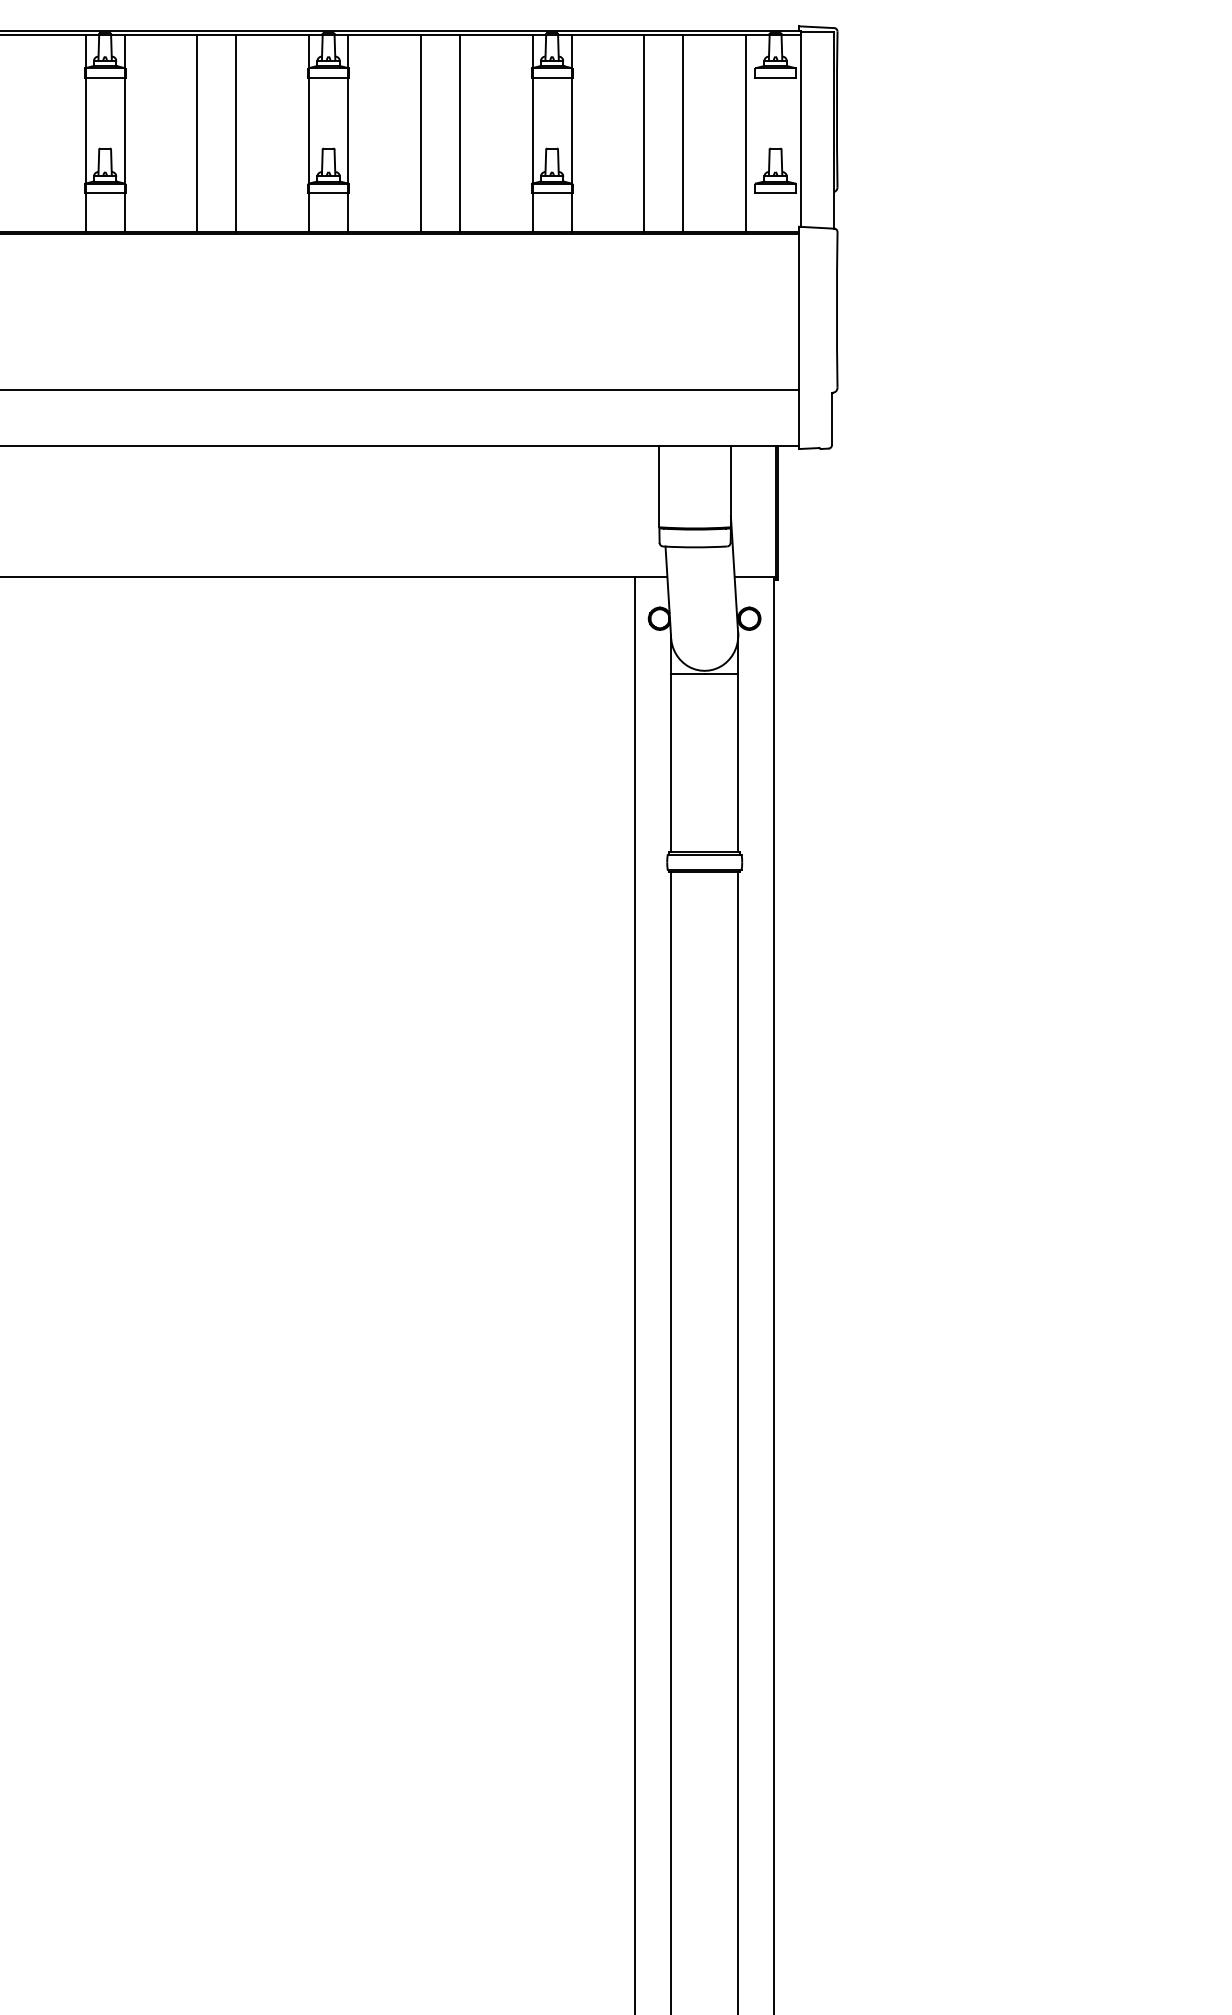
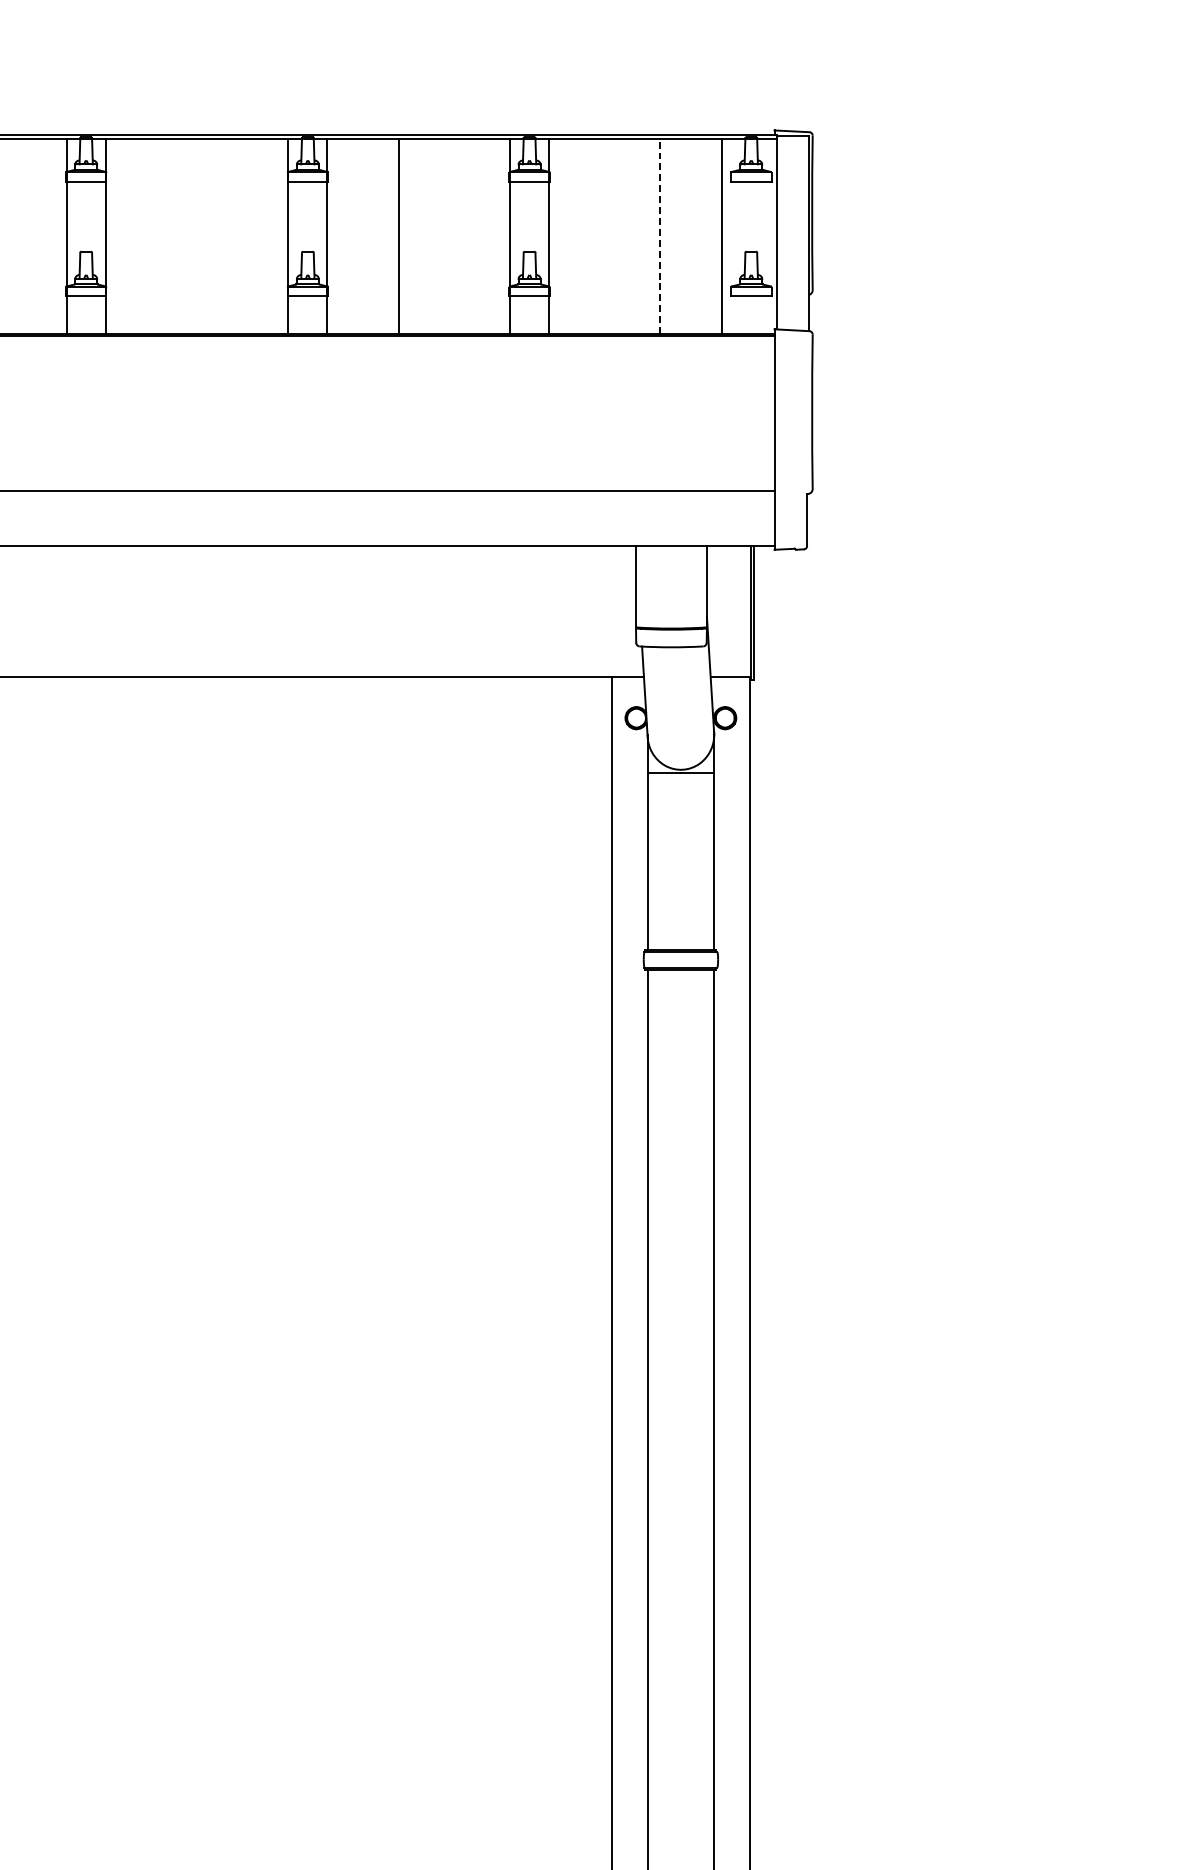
line: (197, 132) -> (177, 235), removed
line: (236, 132) -> (216, 235), removed
line: (459, 132) -> (437, 235), removed
line: (644, 132) -> (621, 235), removed
line: (683, 132) -> (659, 235), solid -> dashed

